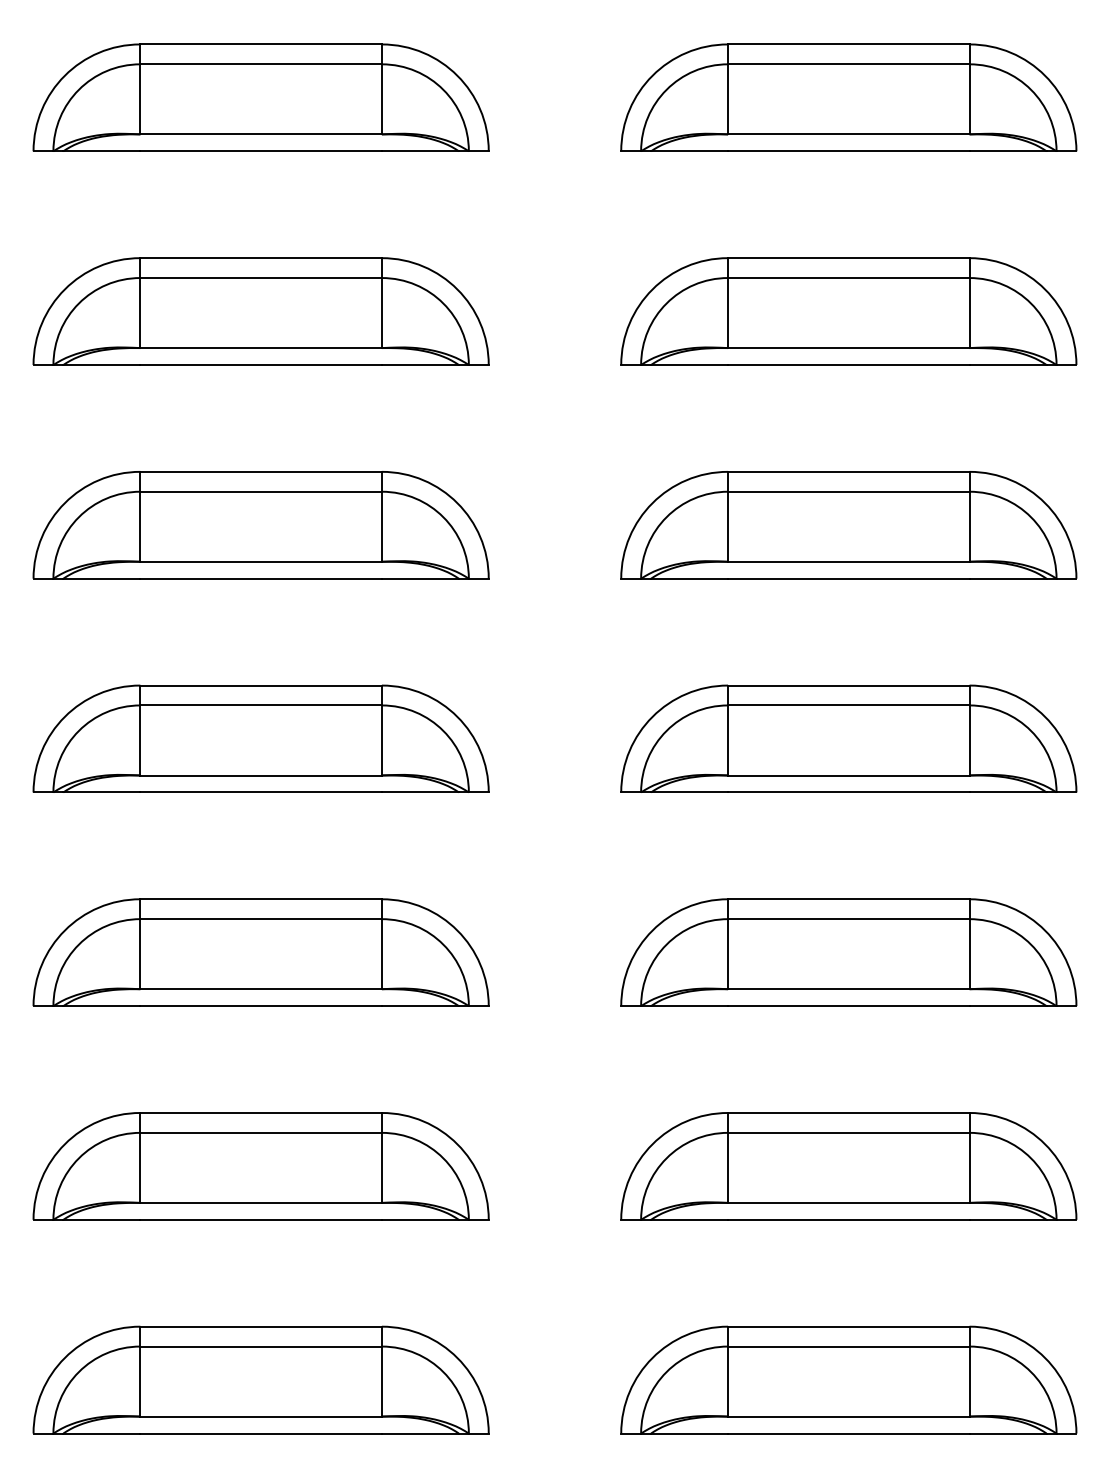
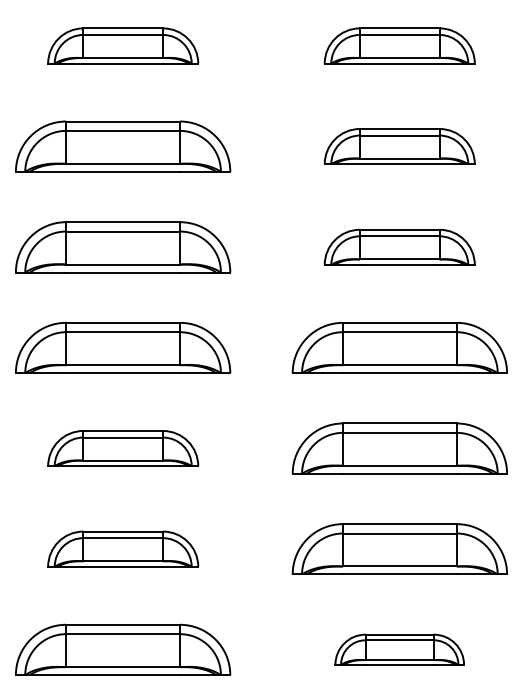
part: (261, 96) -> (123, 45), size x0.7
part: (848, 96) -> (399, 45), size x0.7
part: (848, 311) -> (399, 146), size x0.7
part: (848, 525) -> (399, 247), size x0.7
part: (261, 952) -> (123, 448), size x0.7
part: (261, 1164) -> (123, 548), size x0.7
part: (848, 1379) -> (399, 649), size x0.6

